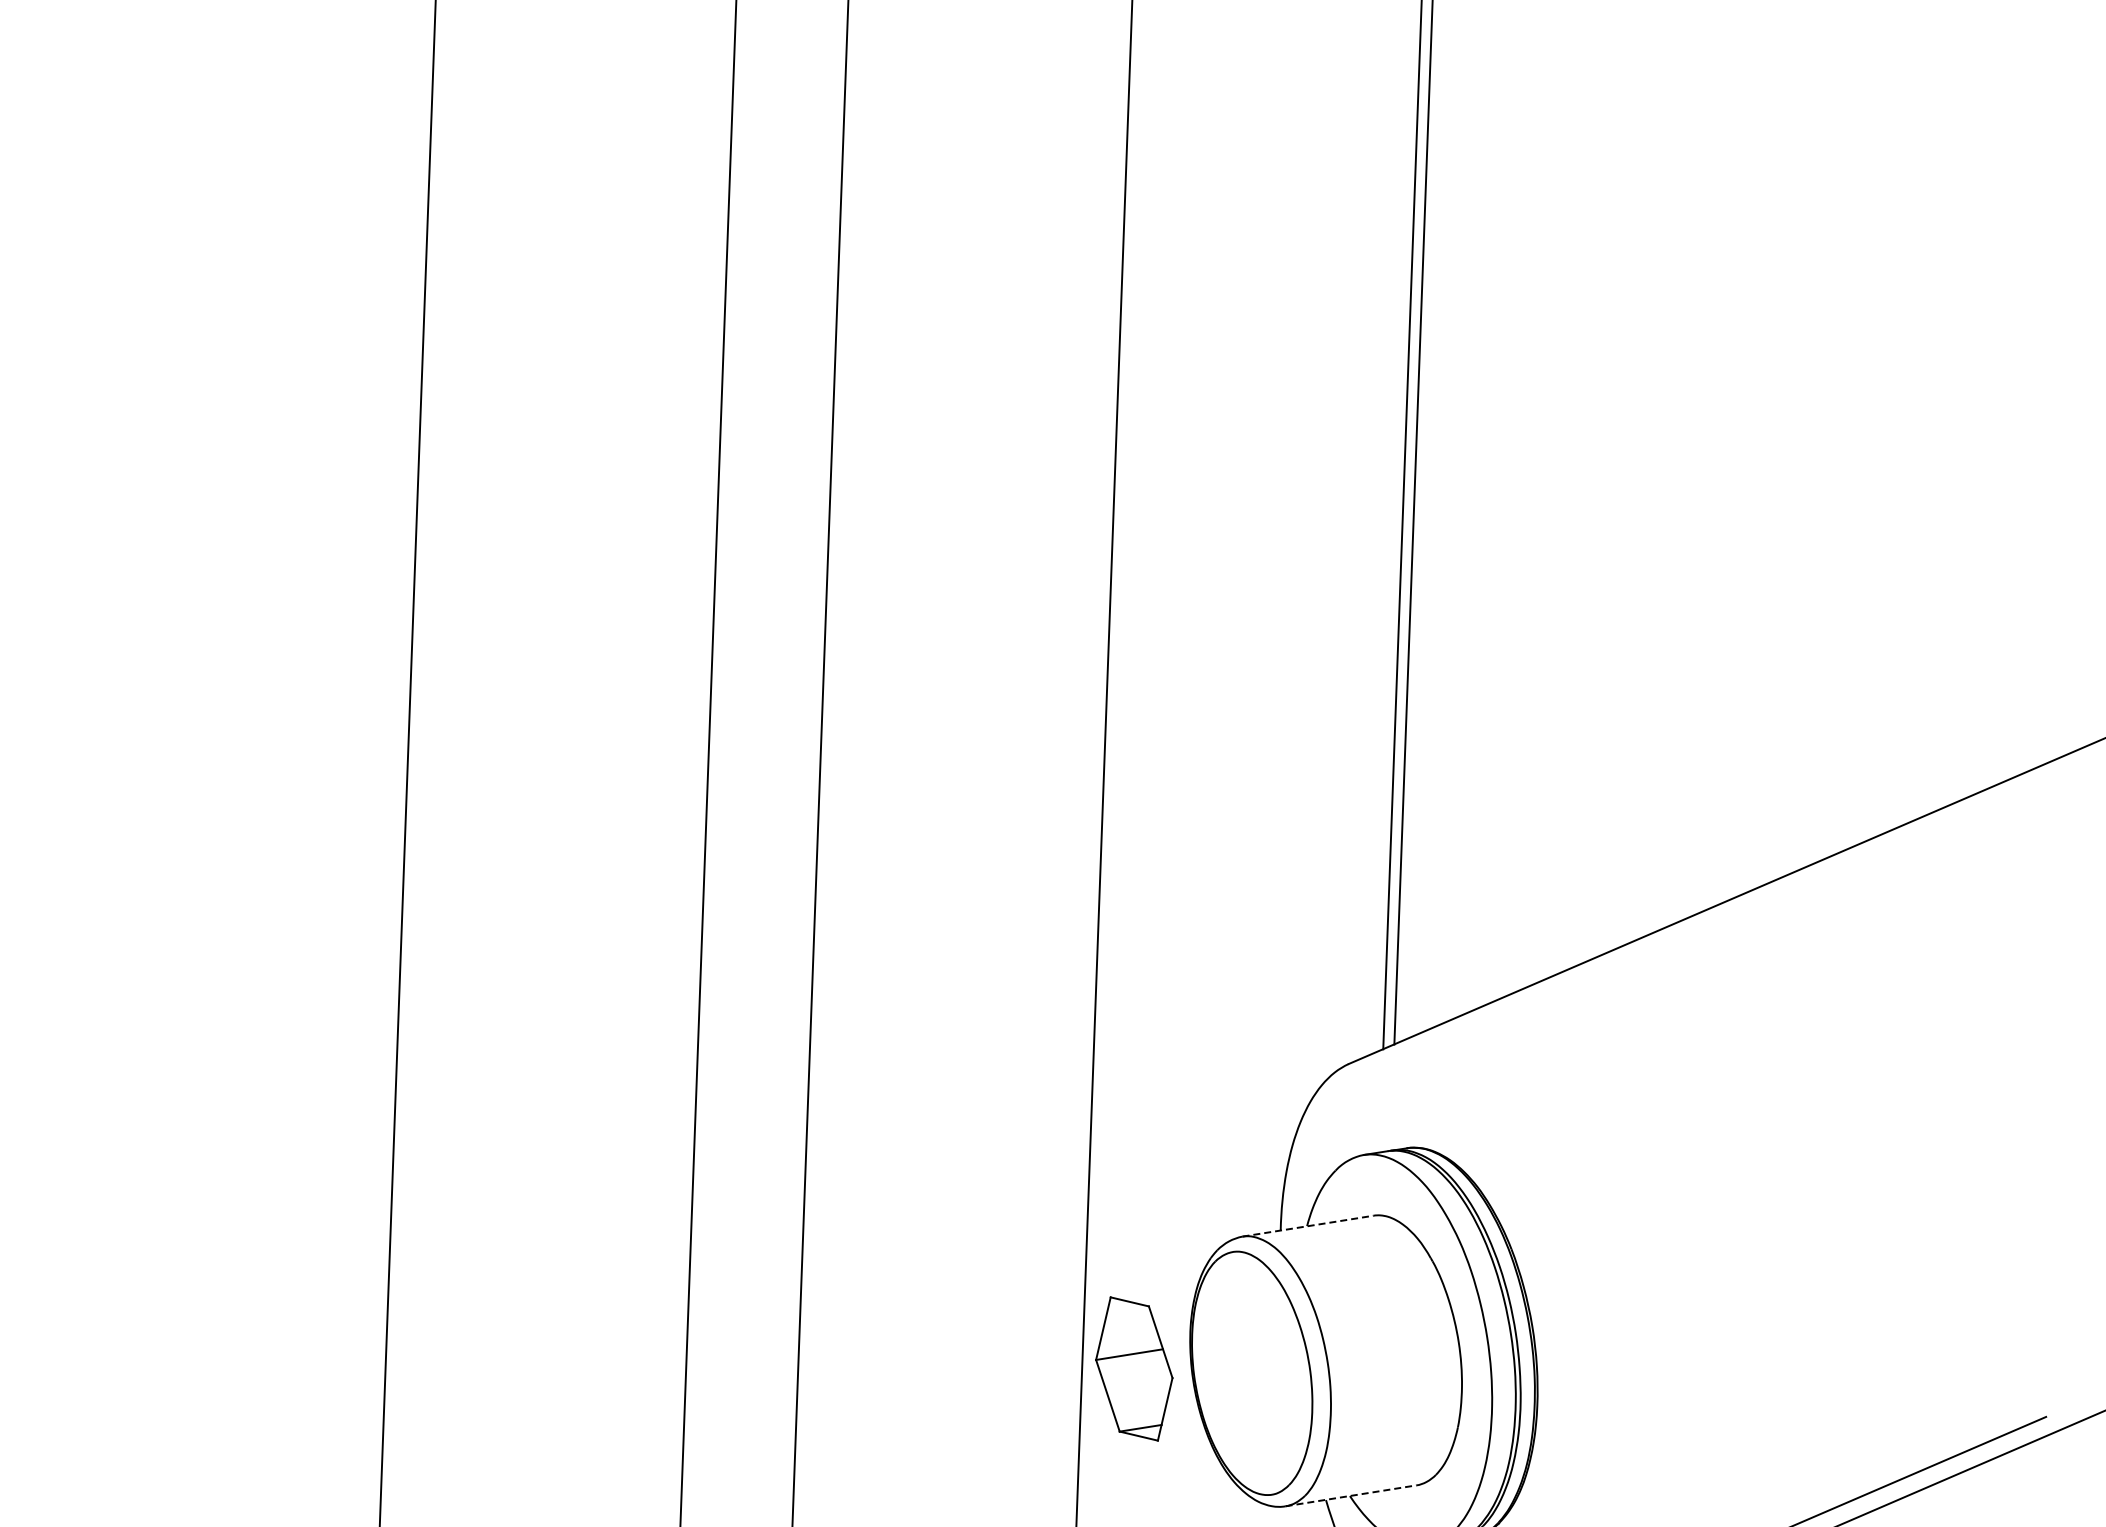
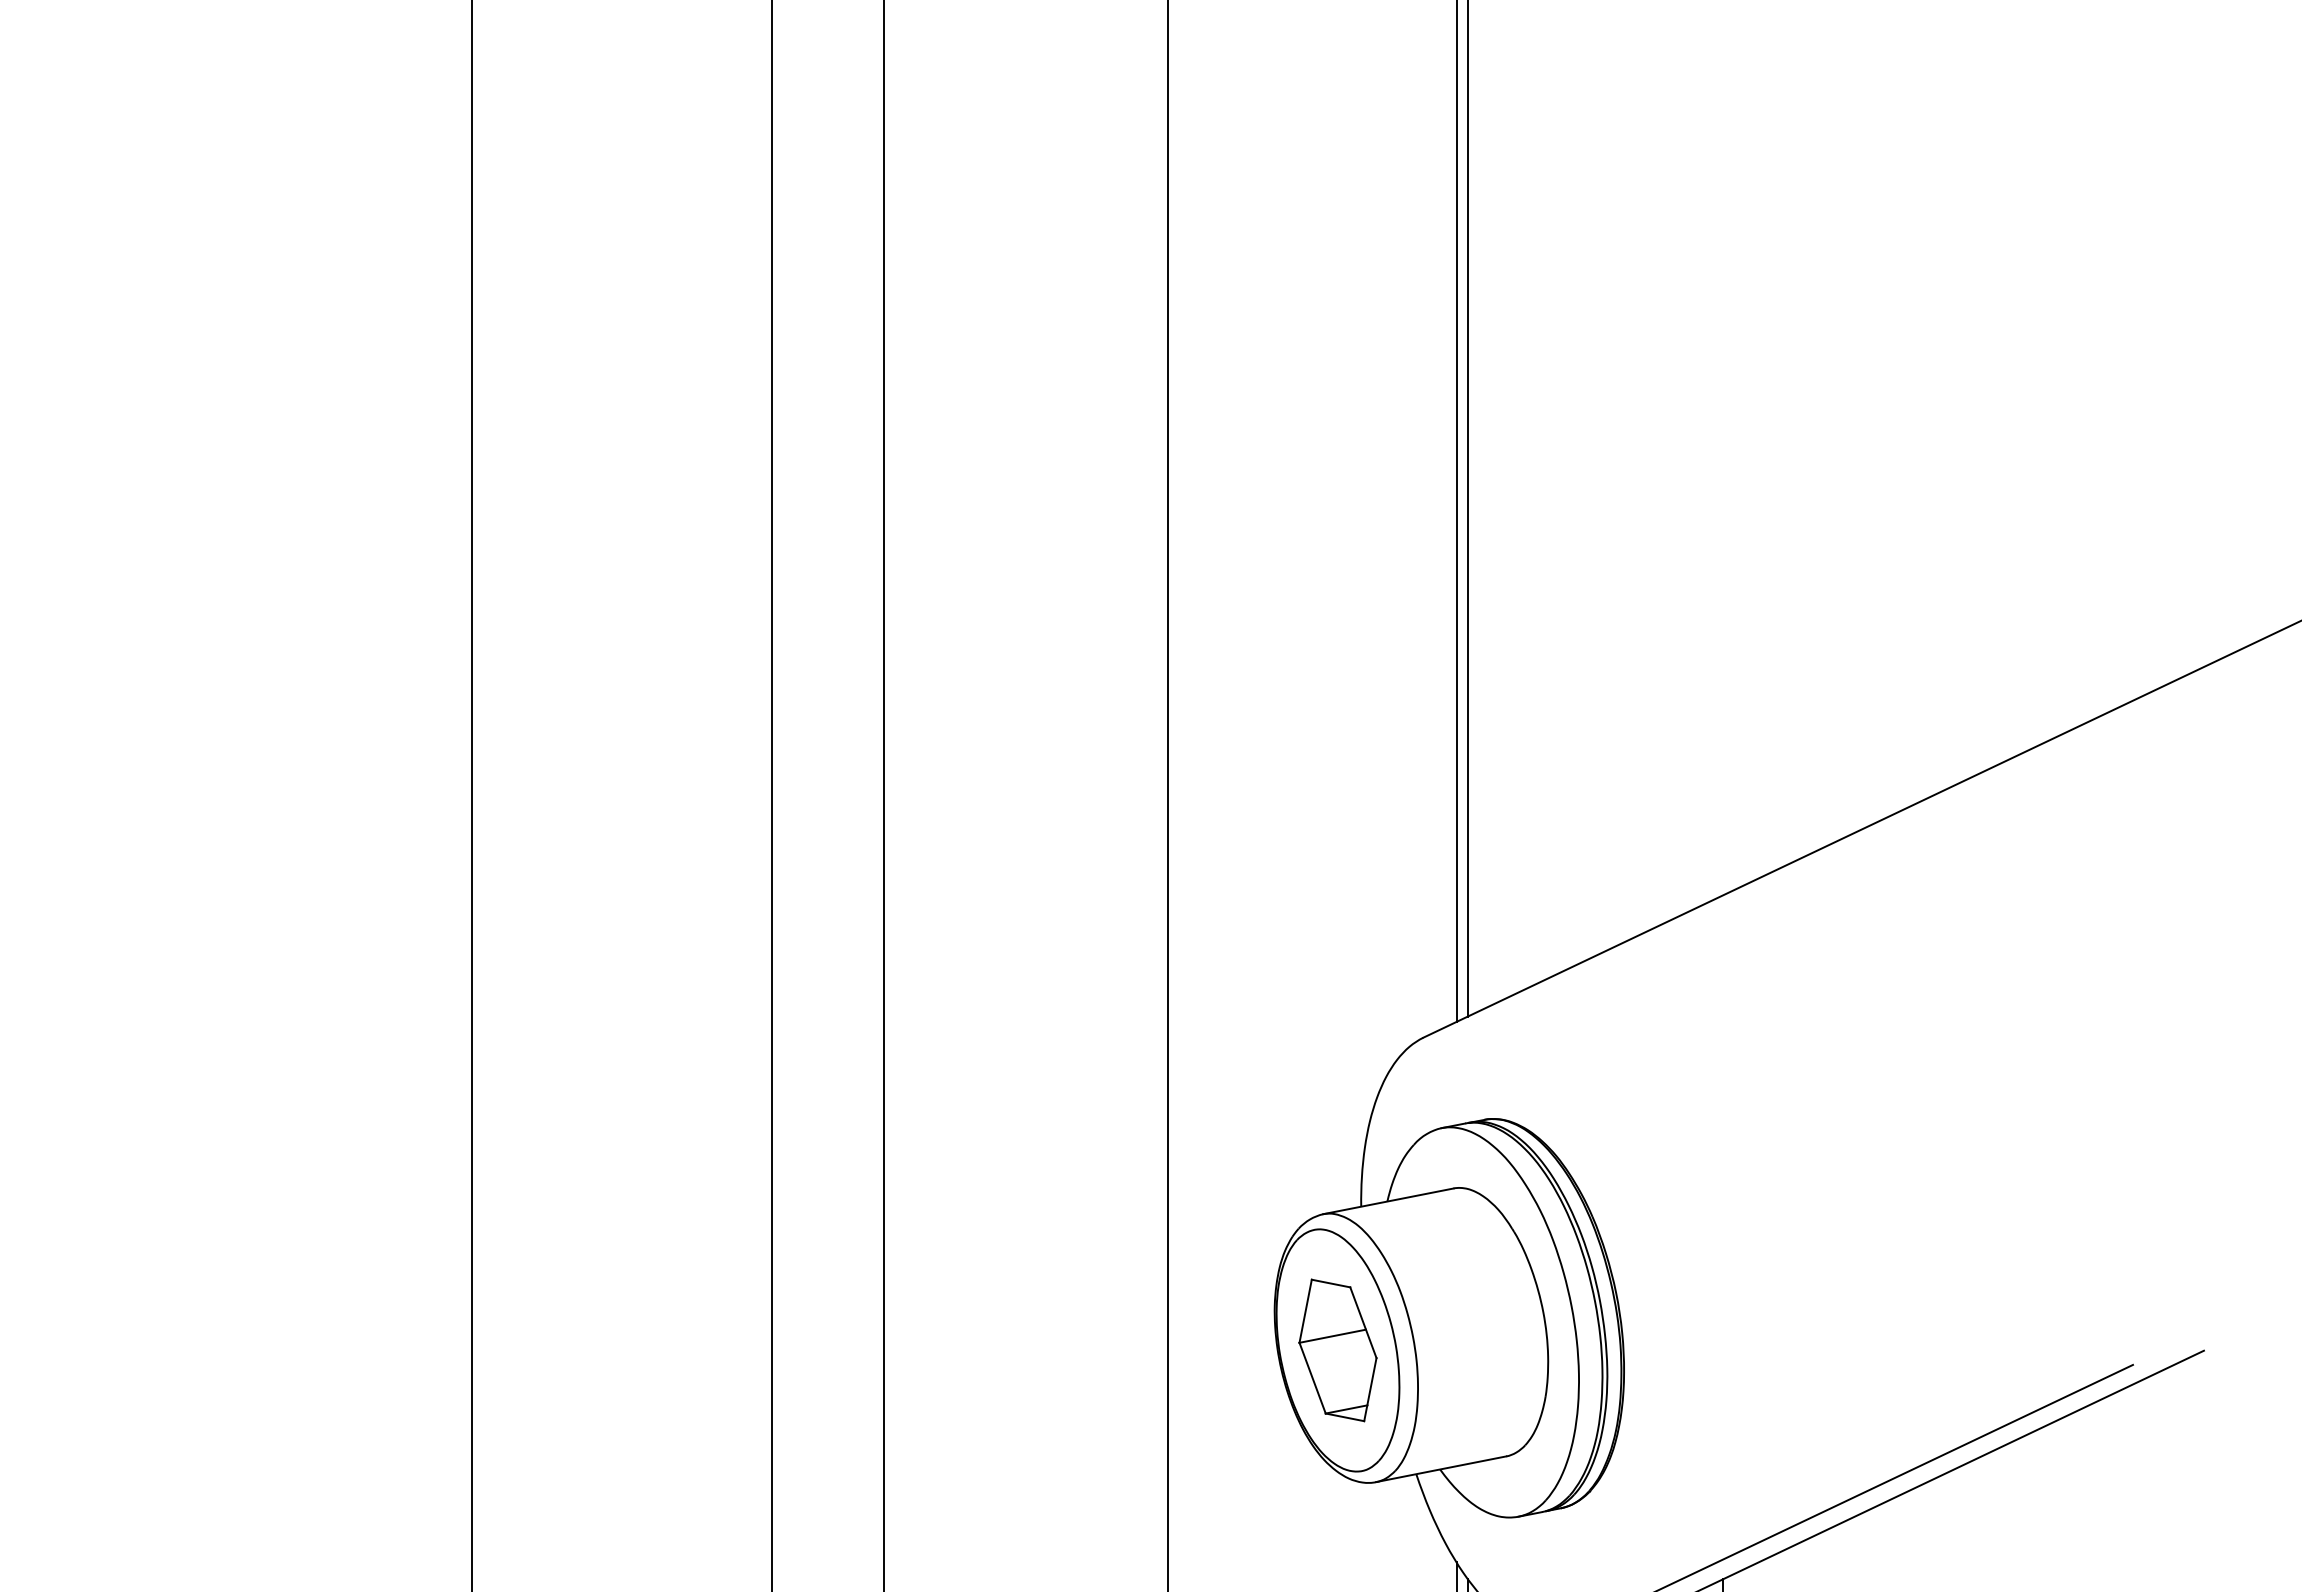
line: (1308, 1226) -> (1388, 1201), dashed -> solid
part: (1133, 1369) -> (1337, 1350), moved
line: (1351, 1496) -> (1441, 1469), dashed -> solid

